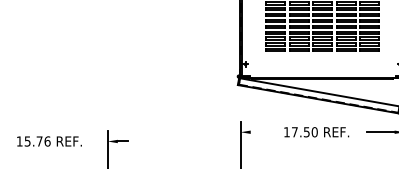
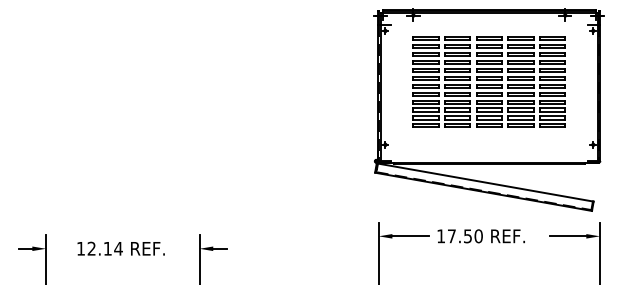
line: (264, 132) -> (410, 236), added
text: (37, 141) -> (104, 248), 15.76 -> 12.14

